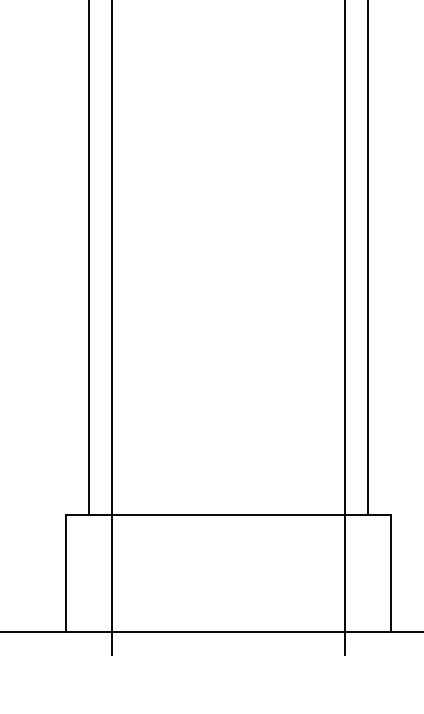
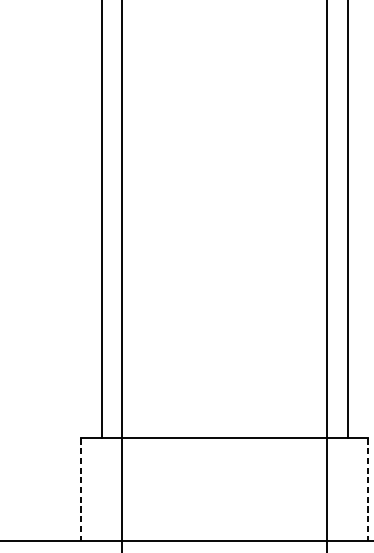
line: (65, 573) -> (80, 489), solid -> dashed
line: (391, 573) -> (368, 489), solid -> dashed

